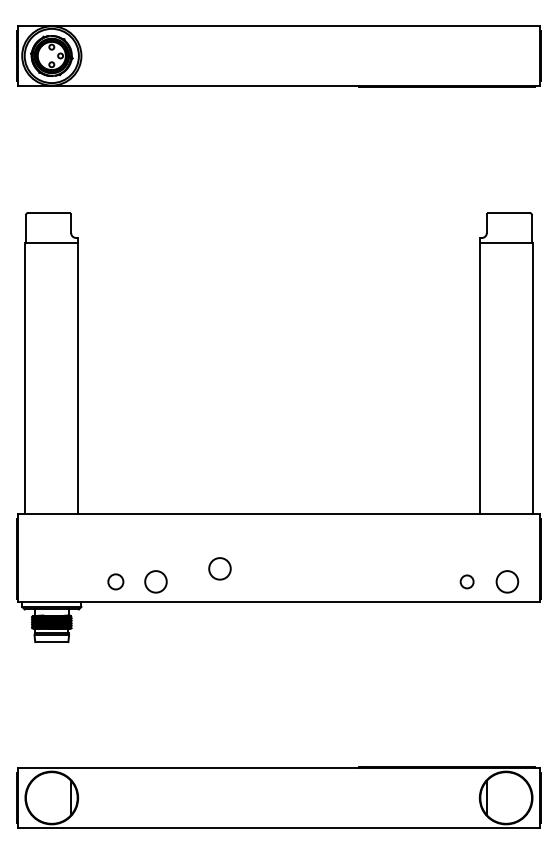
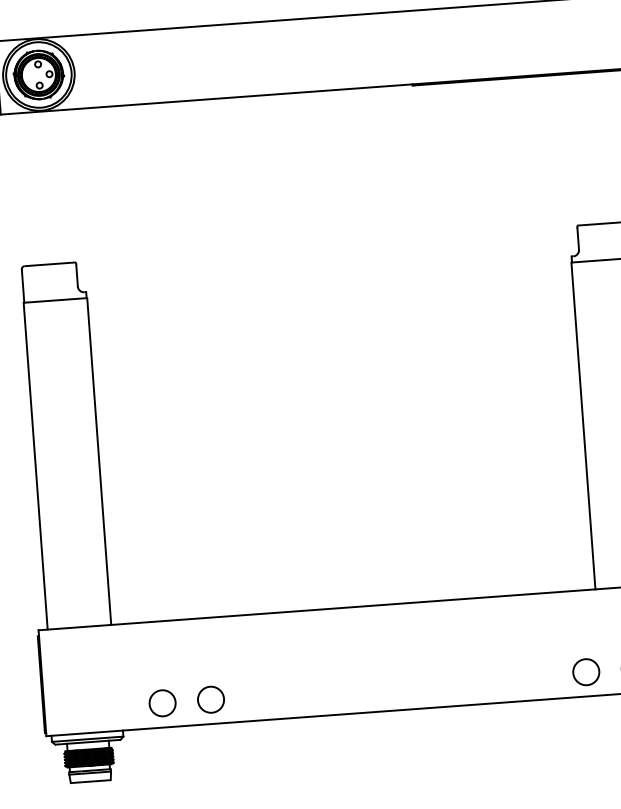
part: (219, 568) -> (286, 678), removed
part: (115, 581) -> (162, 702), size x1.43
part: (466, 581) -> (585, 671), size x1.67

